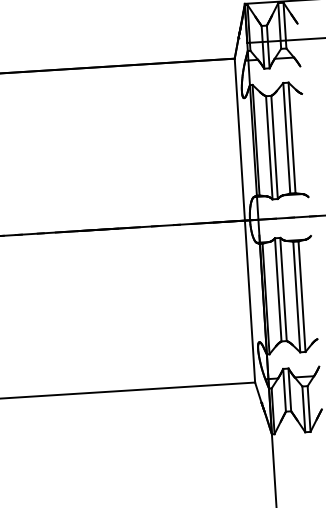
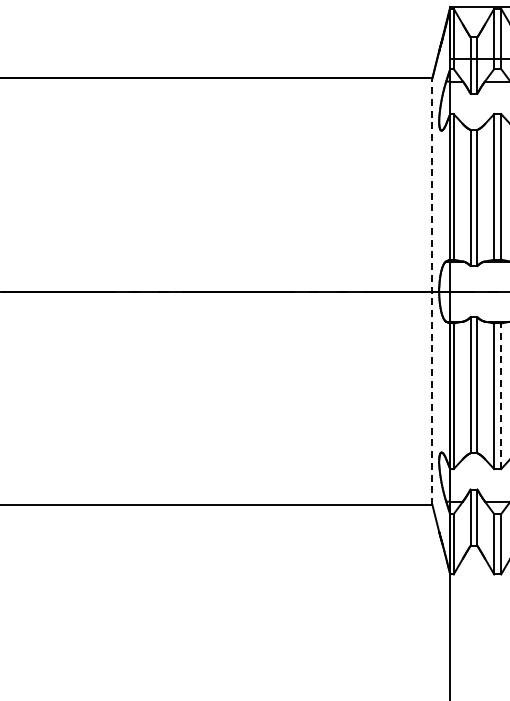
line: (244, 220) -> (432, 291), solid -> dashed
line: (302, 296) -> (501, 396), solid -> dashed

